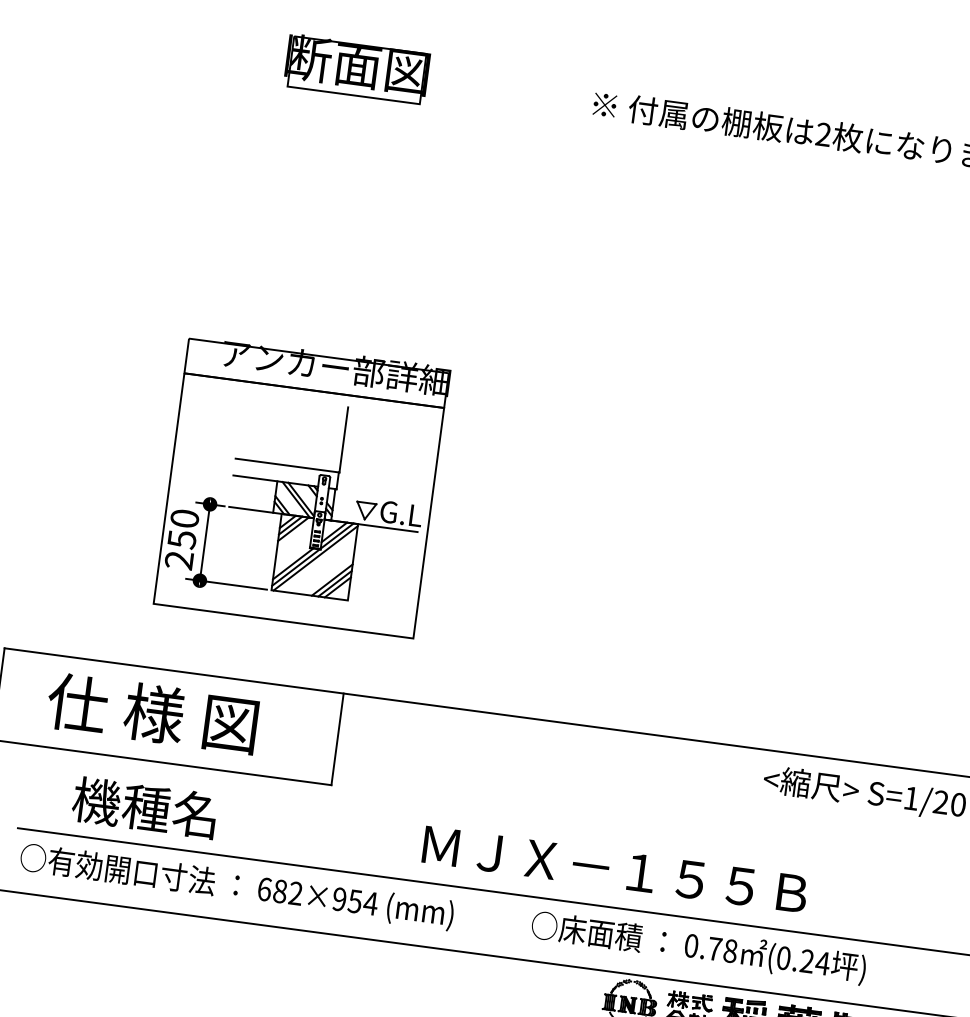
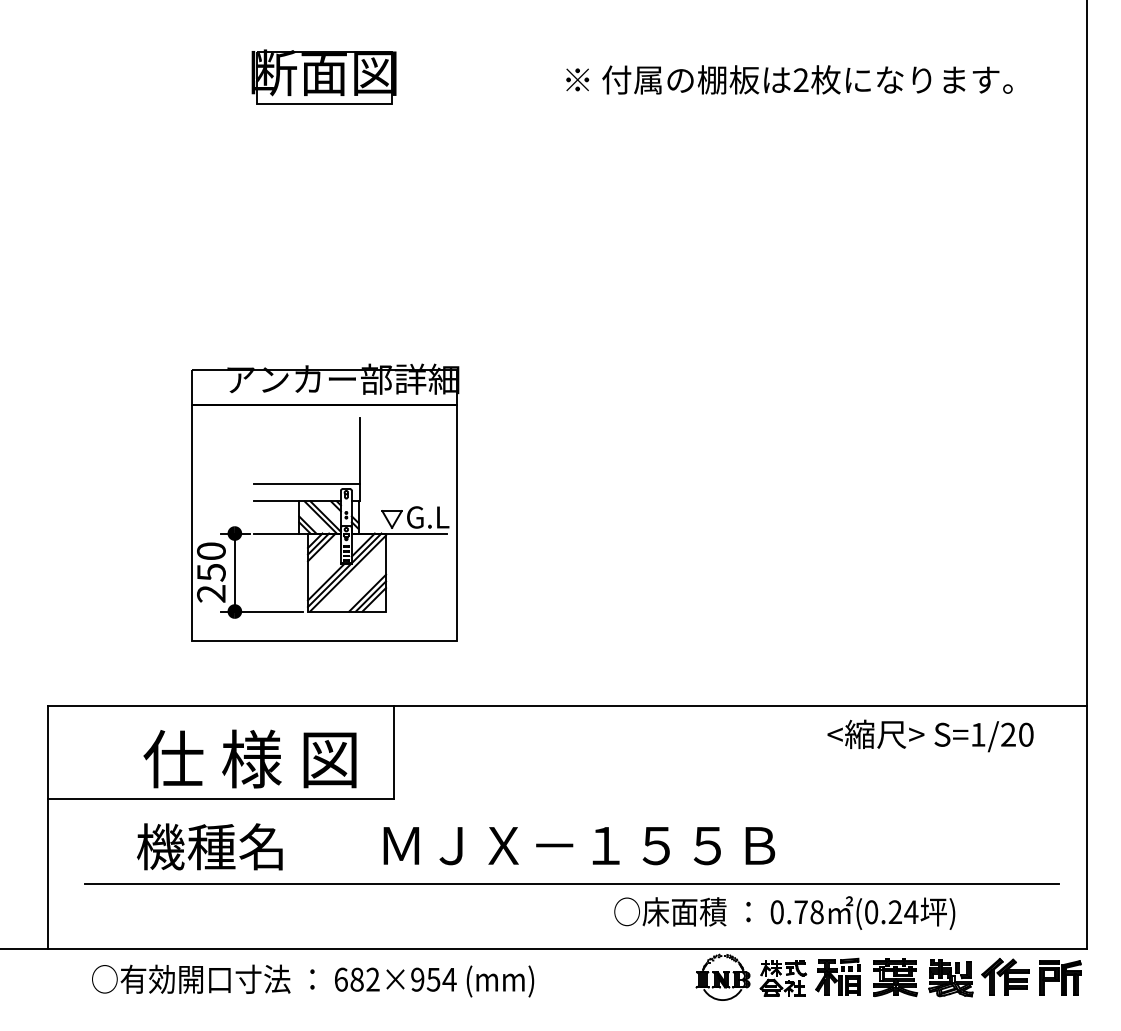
text: (152, 712) -> (249, 758), moved
text: (615, 870) -> (579, 846), moved
text: (237, 886) -> (313, 980), moved

